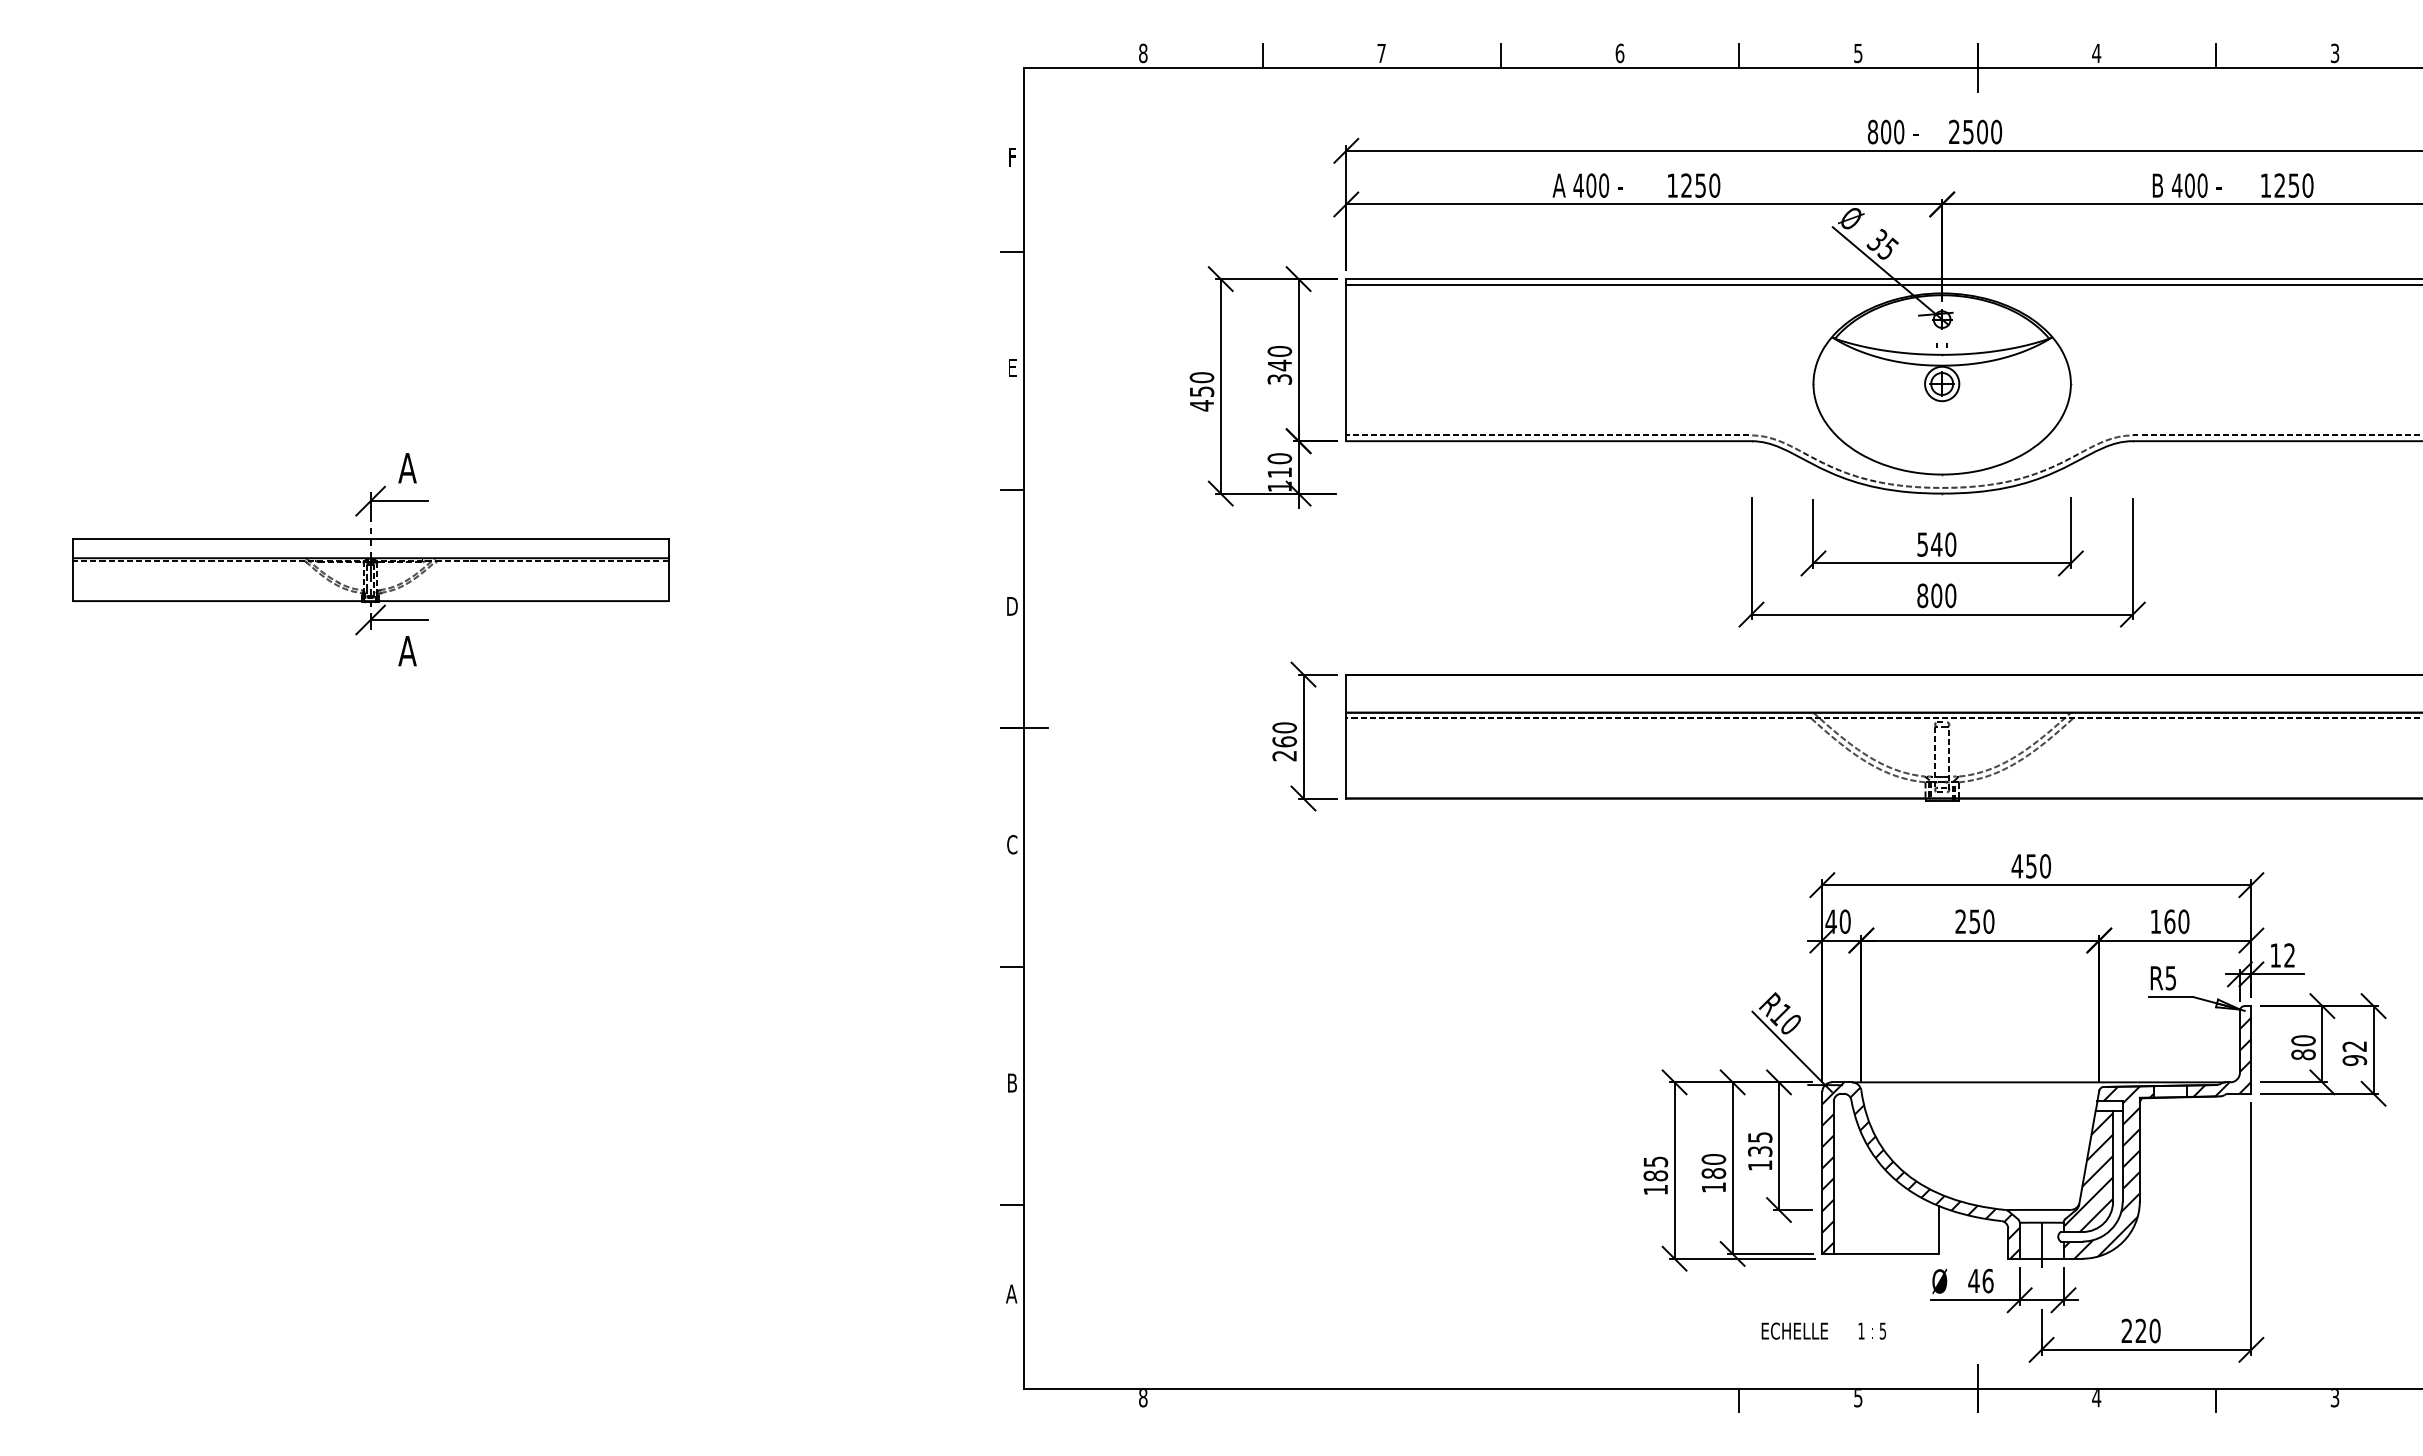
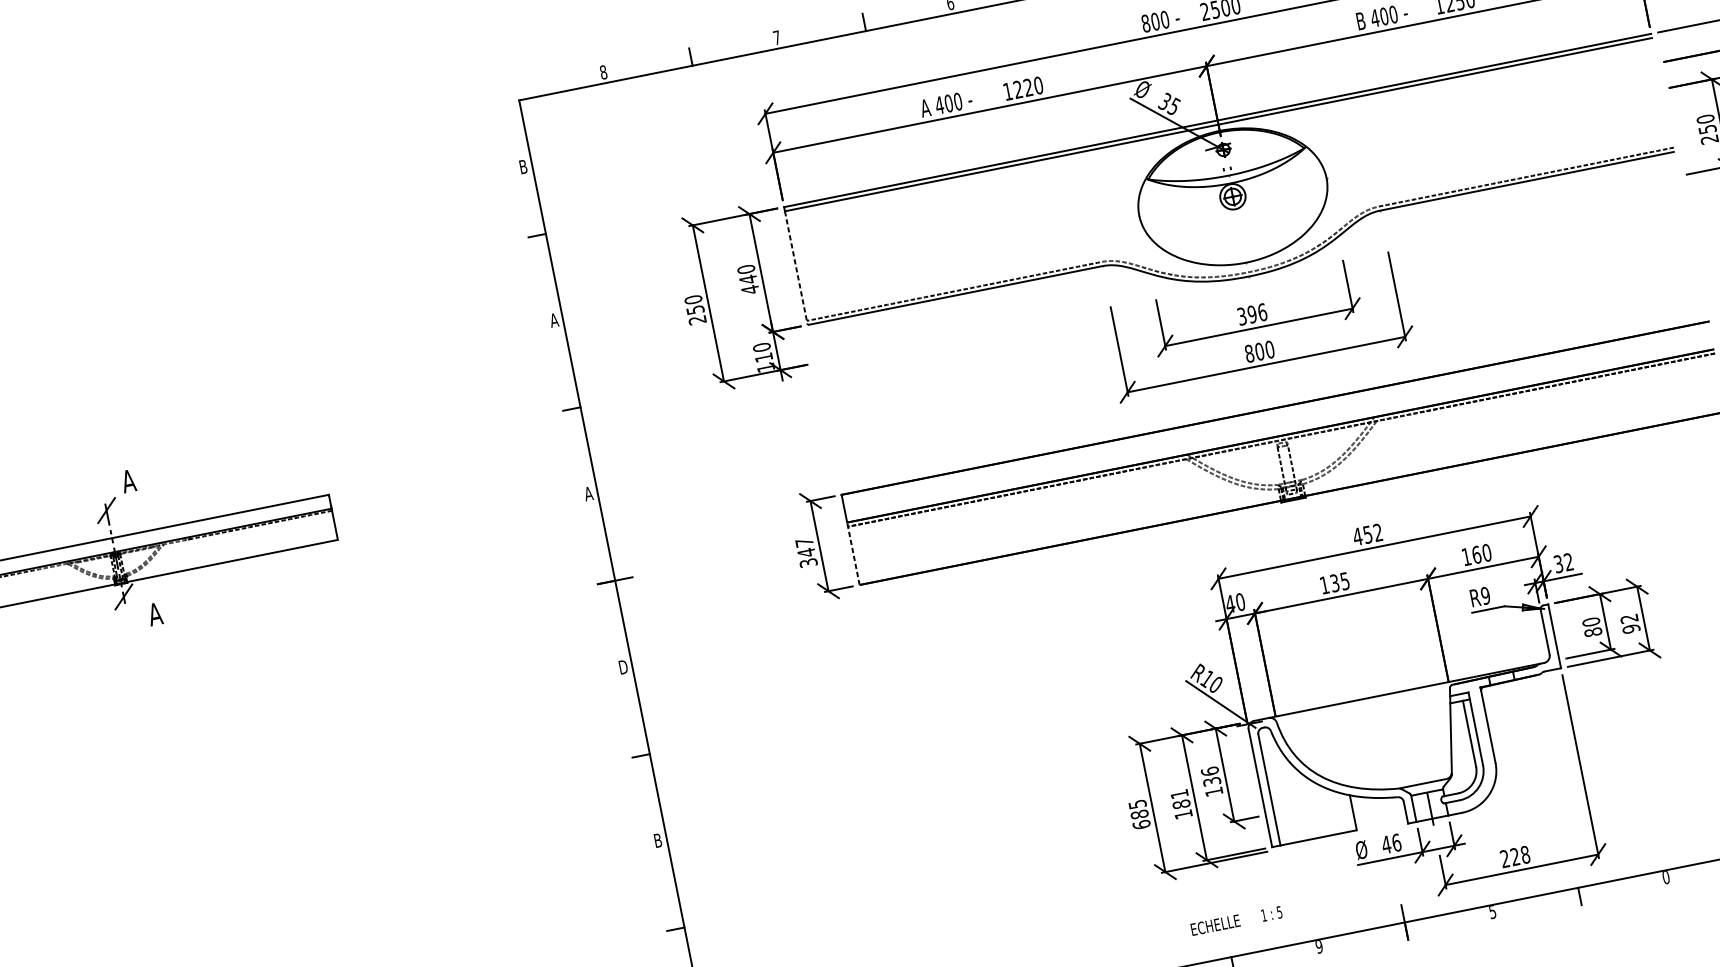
text: (1012, 156) -> (523, 166), F -> B
text: (1700, 185) -> (1028, 87), 1250 -> 1220
line: (1346, 363) -> (796, 268), solid -> dashed
text: (1012, 367) -> (554, 319), E -> A
text: (1279, 379) -> (750, 289), 340 -> 440
text: (1201, 405) -> (697, 320), 450 -> 250
line: (398, 501) -> (126, 506), removed
text: (1937, 544) -> (1252, 314), 540 -> 396
text: (1011, 606) -> (588, 493), D -> A
line: (398, 620) -> (144, 593), removed
text: (1284, 741) -> (806, 552), 260 -> 347
line: (1346, 755) -> (853, 553), solid -> dashed
text: (1012, 844) -> (623, 666), C -> D
text: (2045, 866) -> (1378, 532), 450 -> 452
text: (1974, 921) -> (1334, 583), 250 -> 135
text: (2275, 955) -> (1558, 564), 12 -> 32
text: (2170, 977) -> (1485, 595), R5 -> R9
hatch: (2222, 1056) -> (1534, 645), removed
text: (1760, 1136) -> (1210, 770), 135 -> 136
text: (1713, 1159) -> (1179, 794), 180 -> 181
hatch: (1920, 1170) -> (1331, 772), removed
hatch: (2088, 1172) -> (1453, 749), removed
hatch: (2108, 1172) -> (1468, 746), removed
text: (1655, 1189) -> (1141, 824), 185 -> 685
text: (1823, 1330) -> (1236, 920), moved
text: (2154, 1330) -> (1524, 854), 220 -> 228
text: (1858, 1398) -> (1319, 947), 5 -> 9
text: (2096, 1398) -> (1492, 912), 4 -> 5
text: (2334, 1398) -> (1665, 877), 3 -> 0

